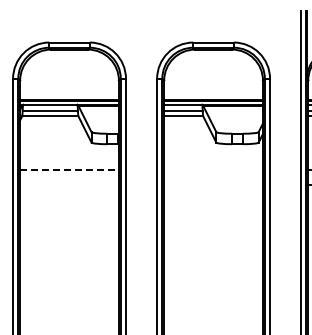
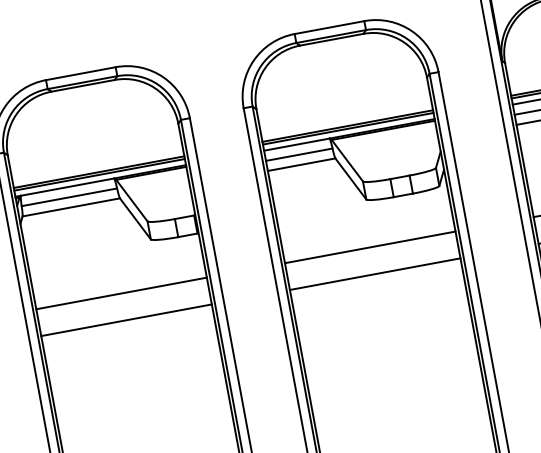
line: (70, 169) -> (123, 292), dashed -> solid
line: (213, 169) -> (369, 246), added
line: (69, 185) -> (126, 320), added
line: (213, 185) -> (375, 274), added

